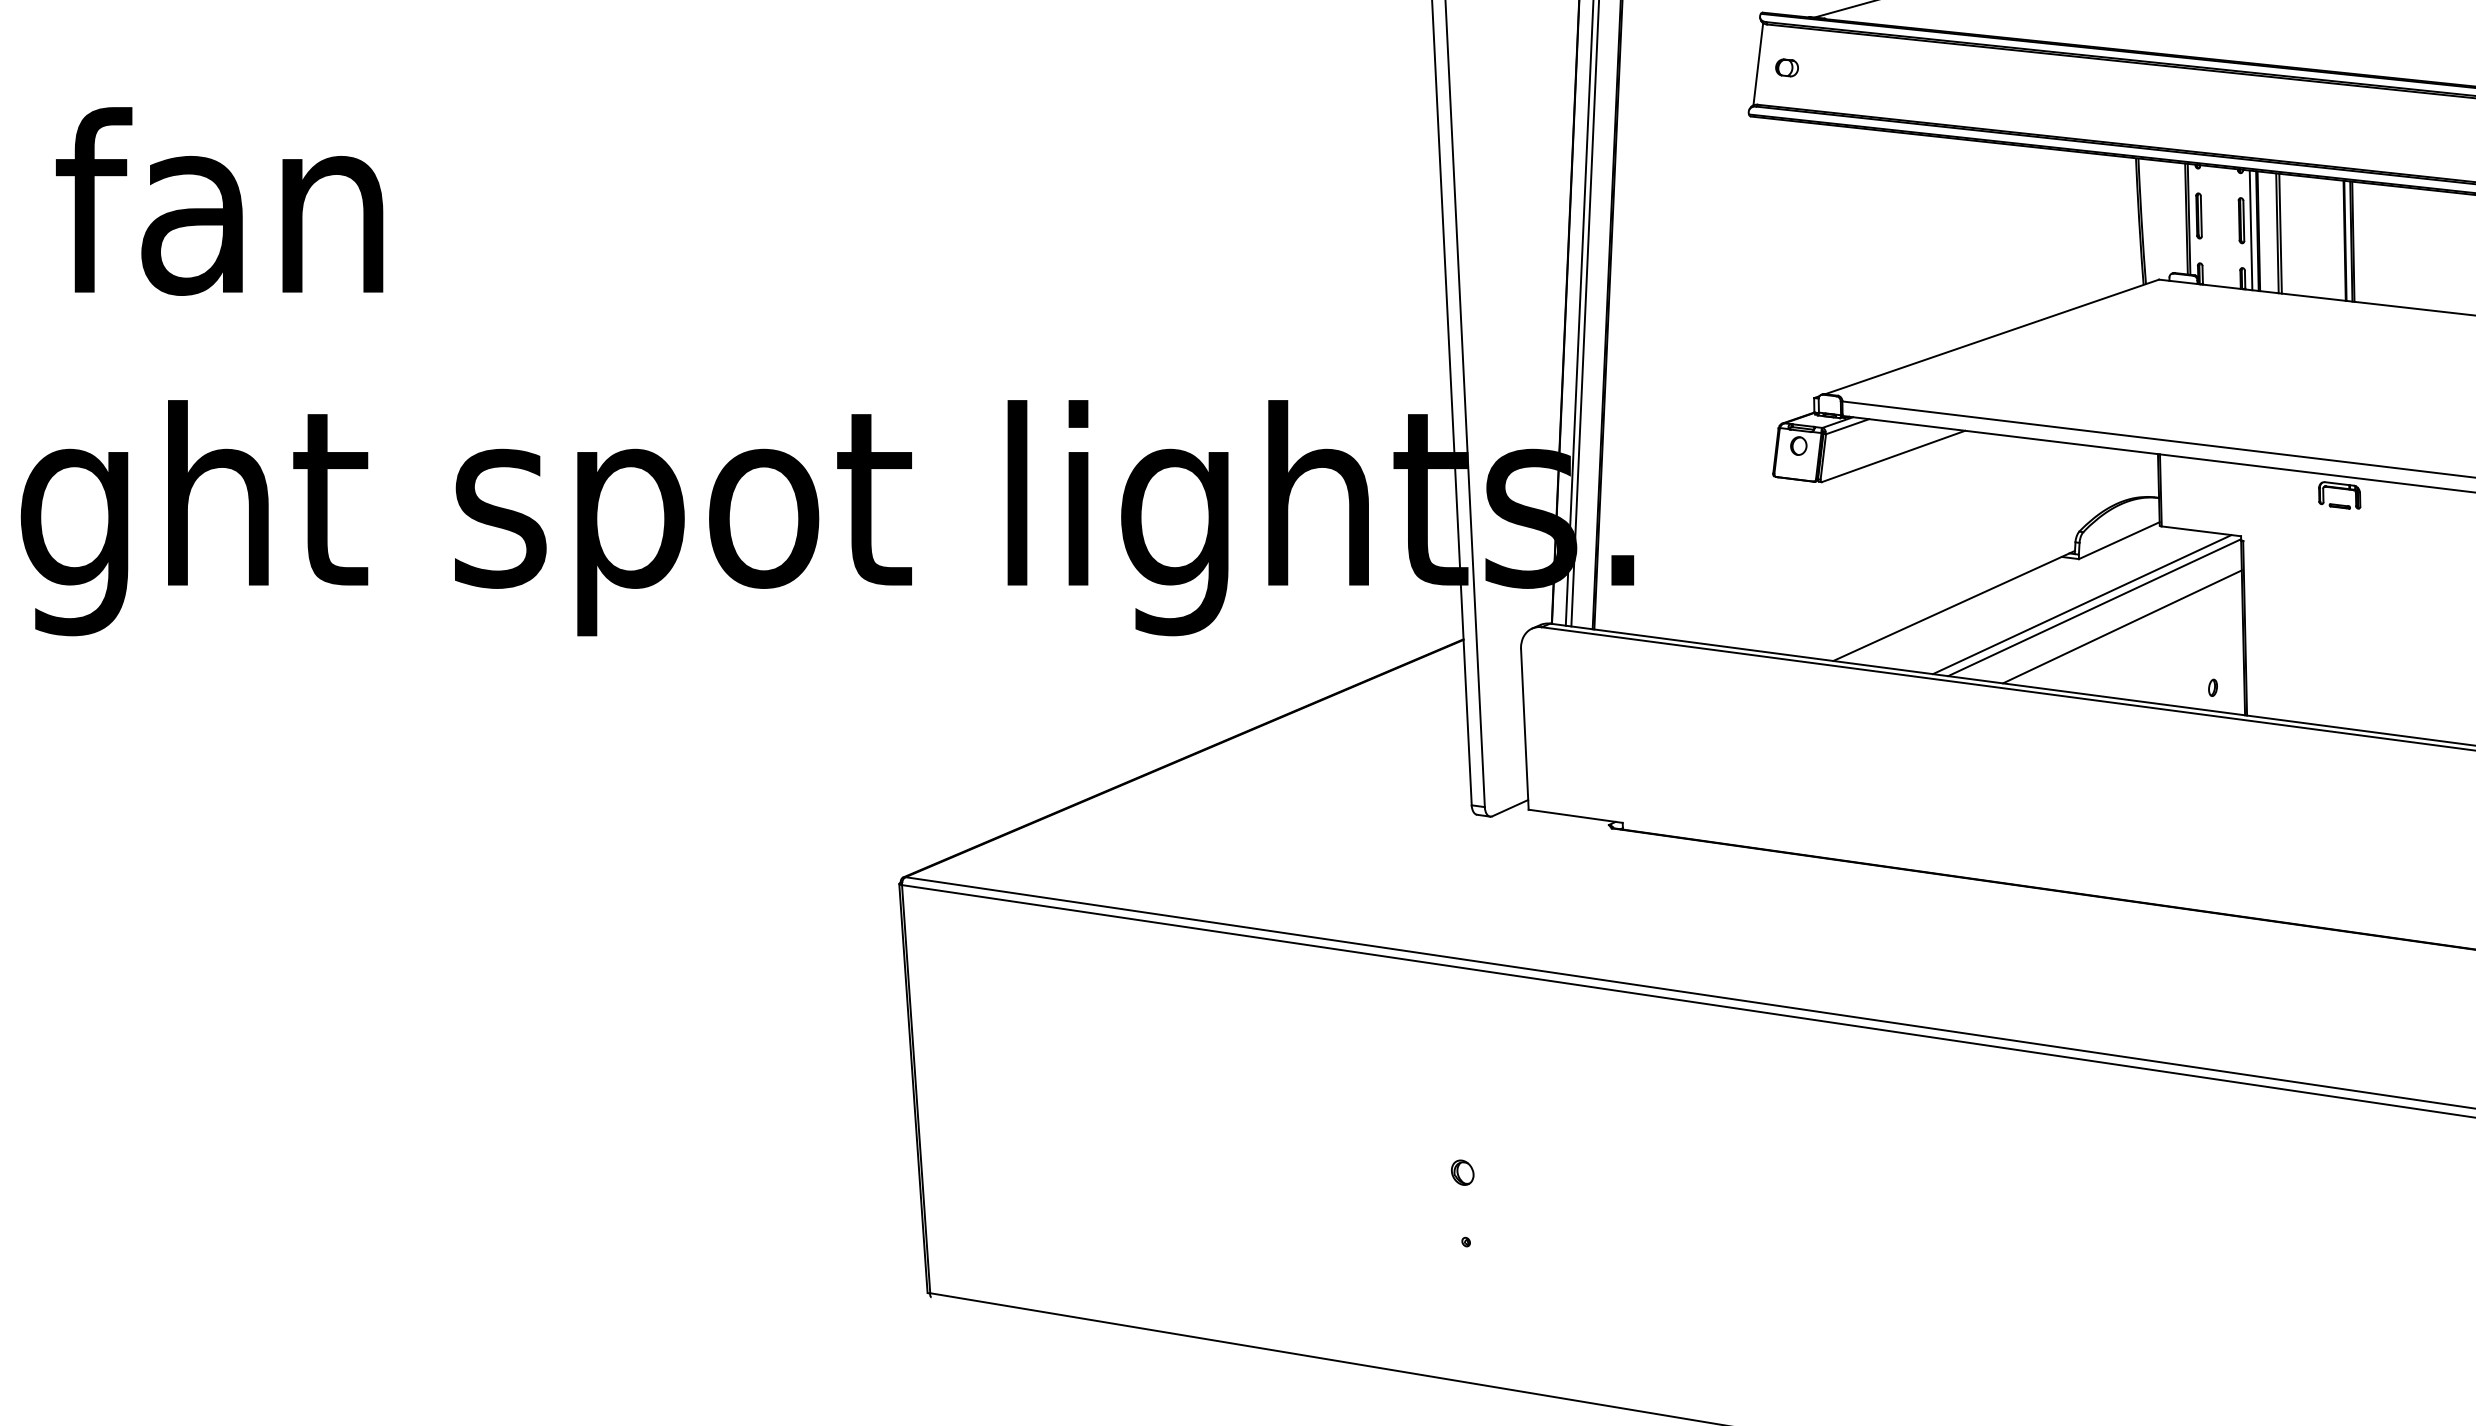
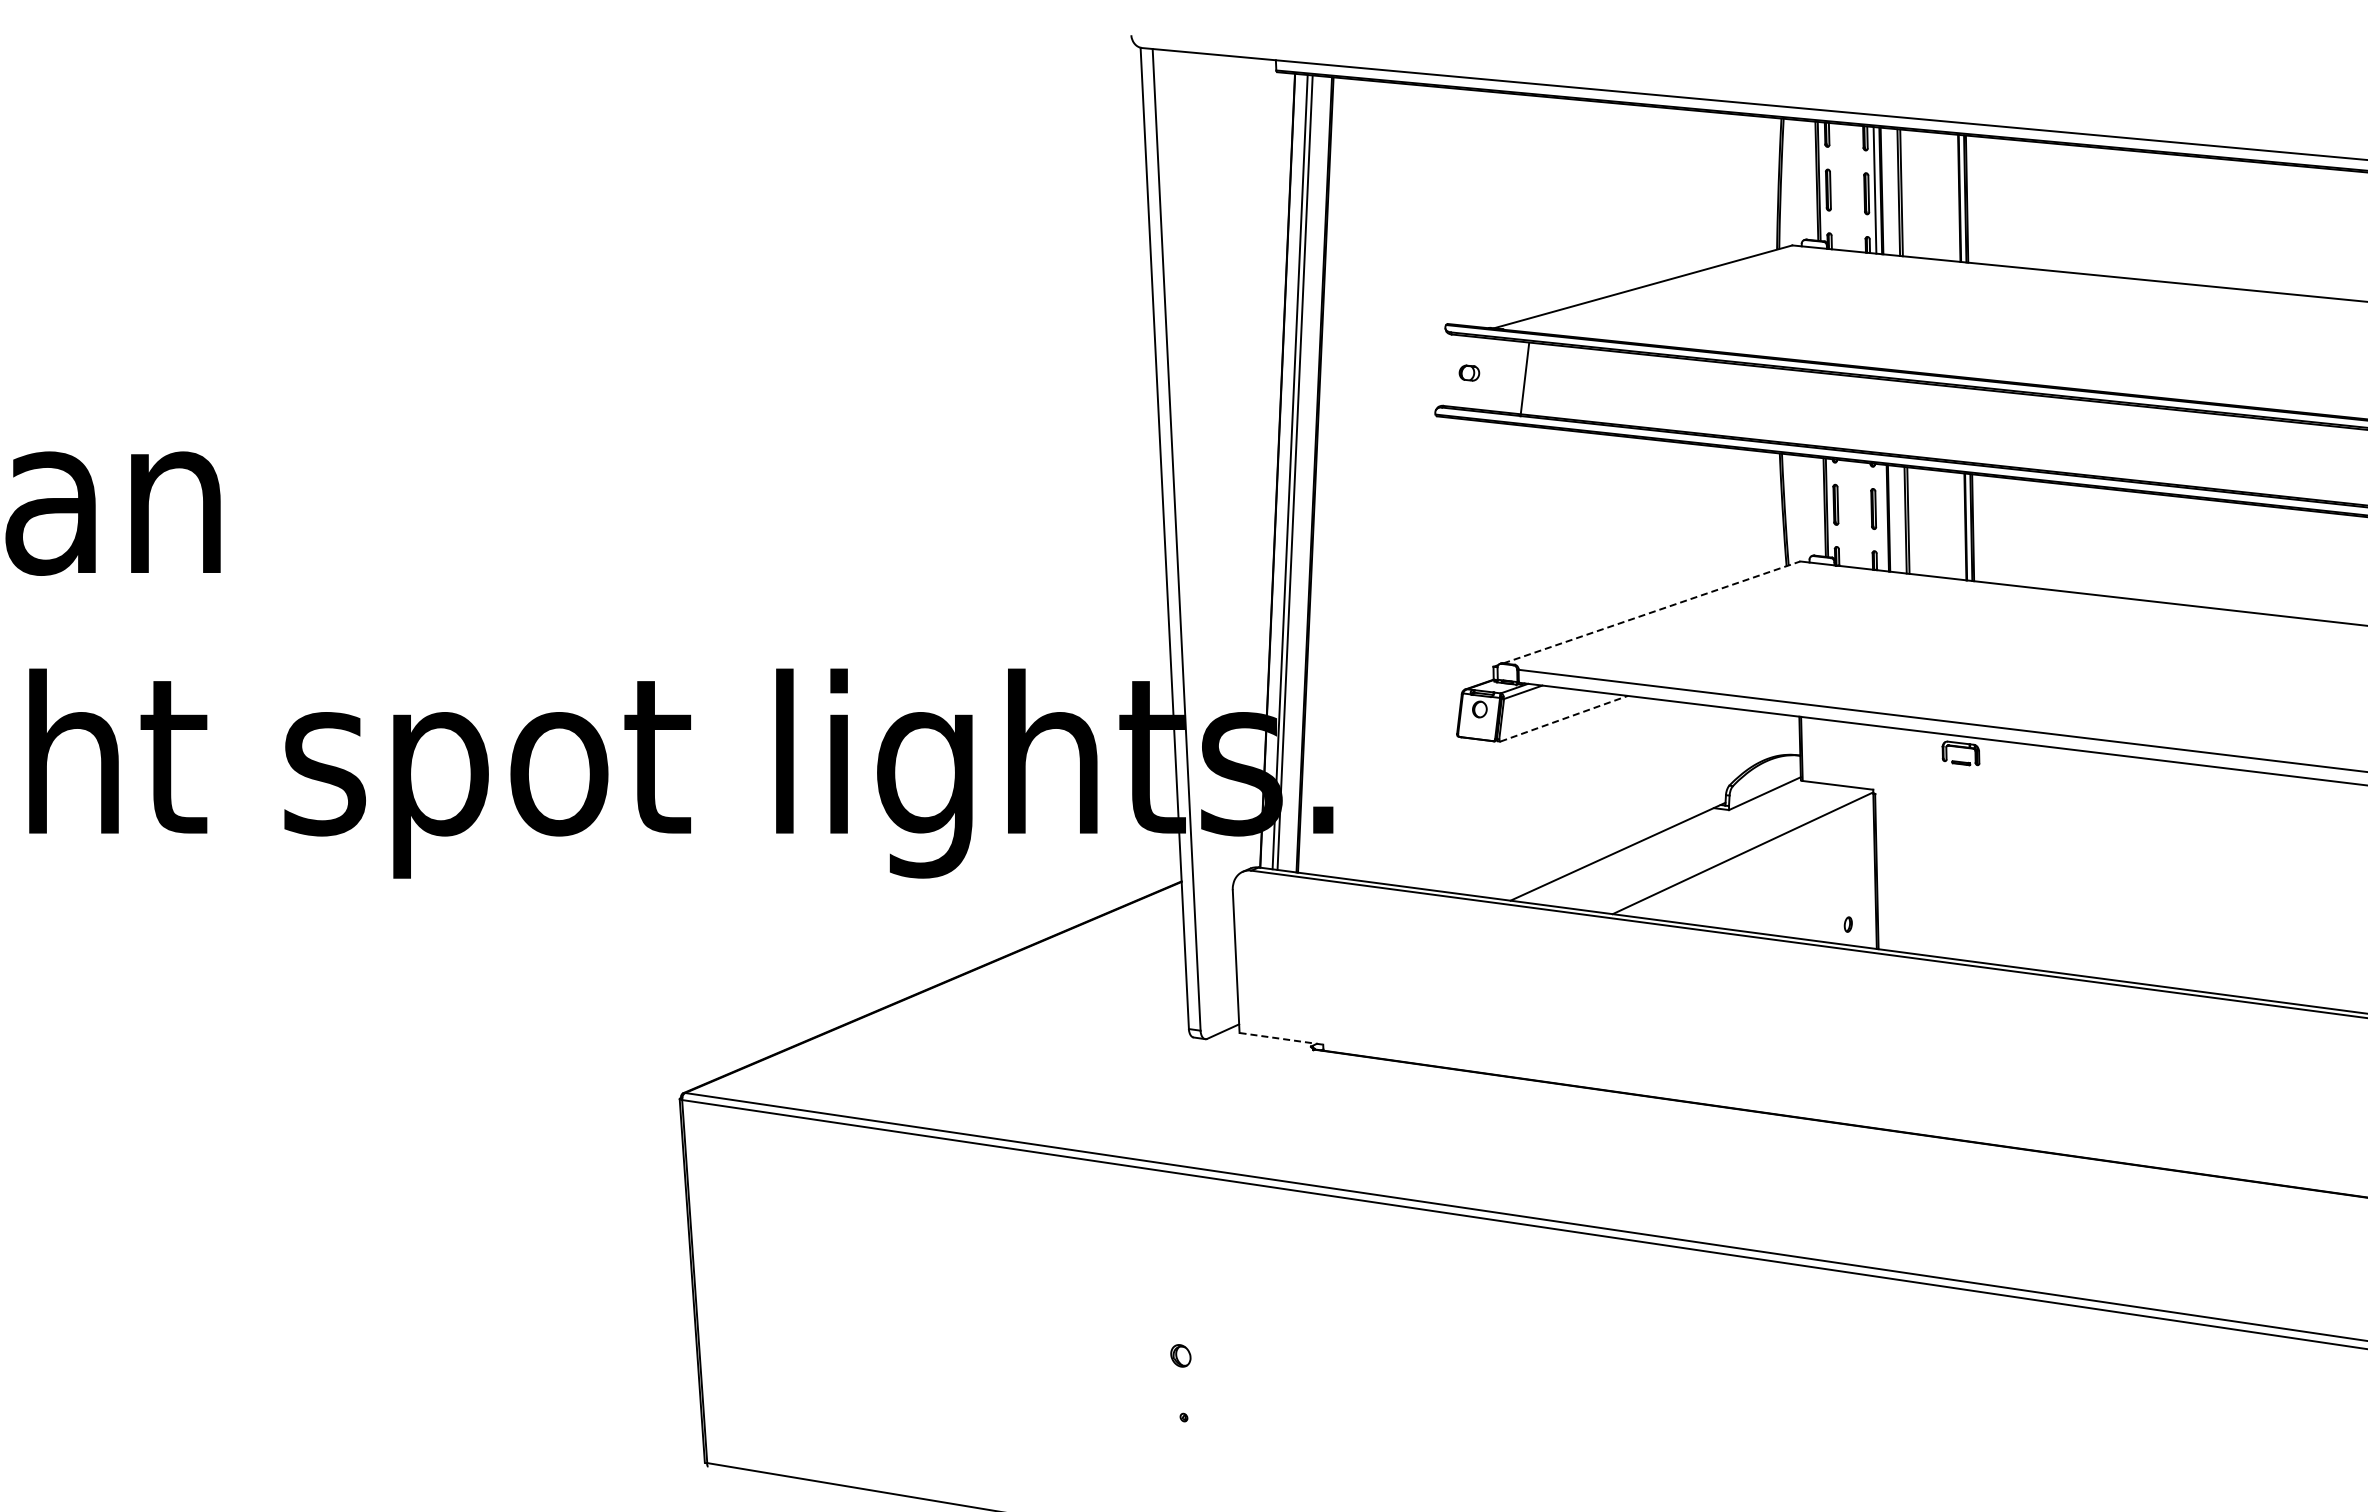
line: (1757, 63) -> (1524, 379), moved
line: (2250, 230) -> (1881, 517), removed
line: (1991, 337) -> (1651, 612), solid -> dashed
line: (1893, 456) -> (1564, 718), solid -> dashed
line: (2081, 604) -> (1731, 850), removed
line: (2122, 627) -> (1767, 870), removed
line: (1575, 815) -> (1281, 1038), solid -> dashed

